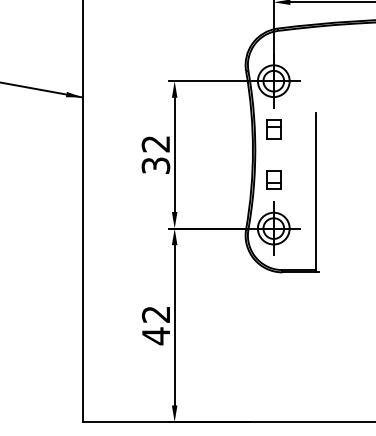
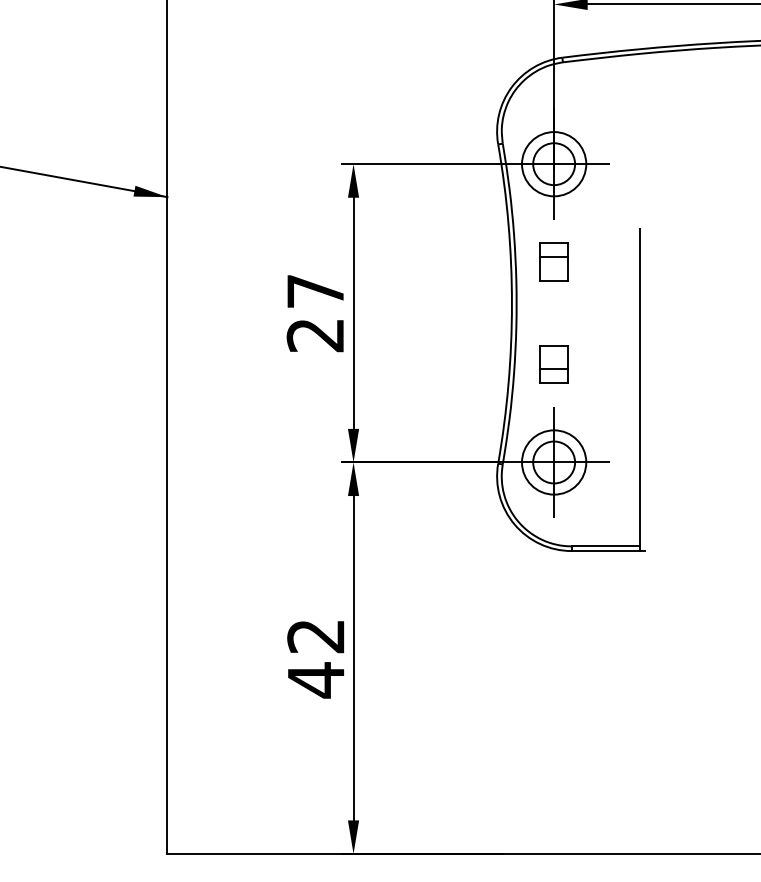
text: (155, 155) -> (314, 314), 32 -> 27

